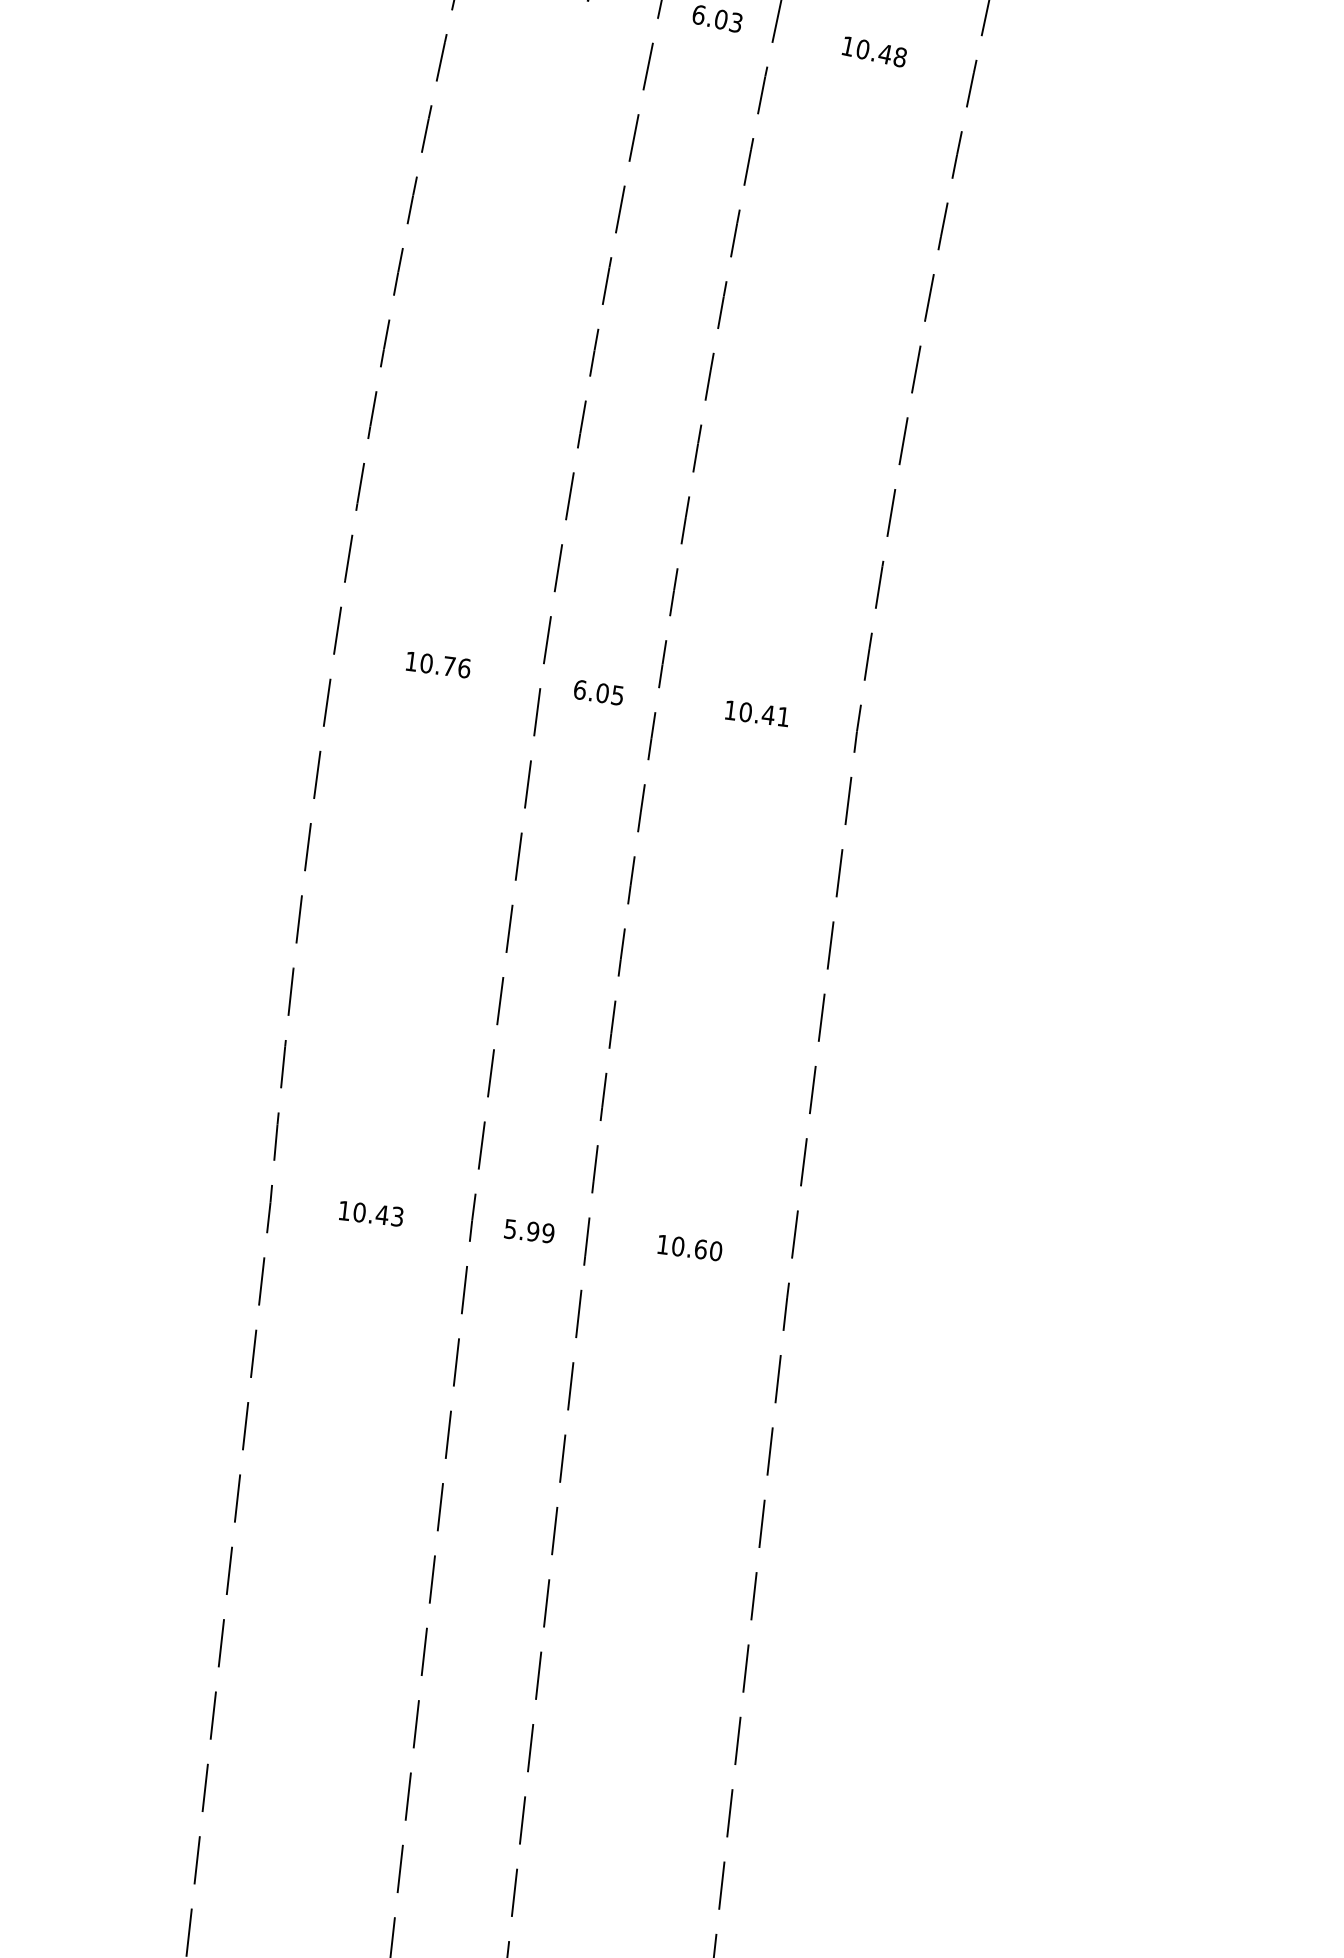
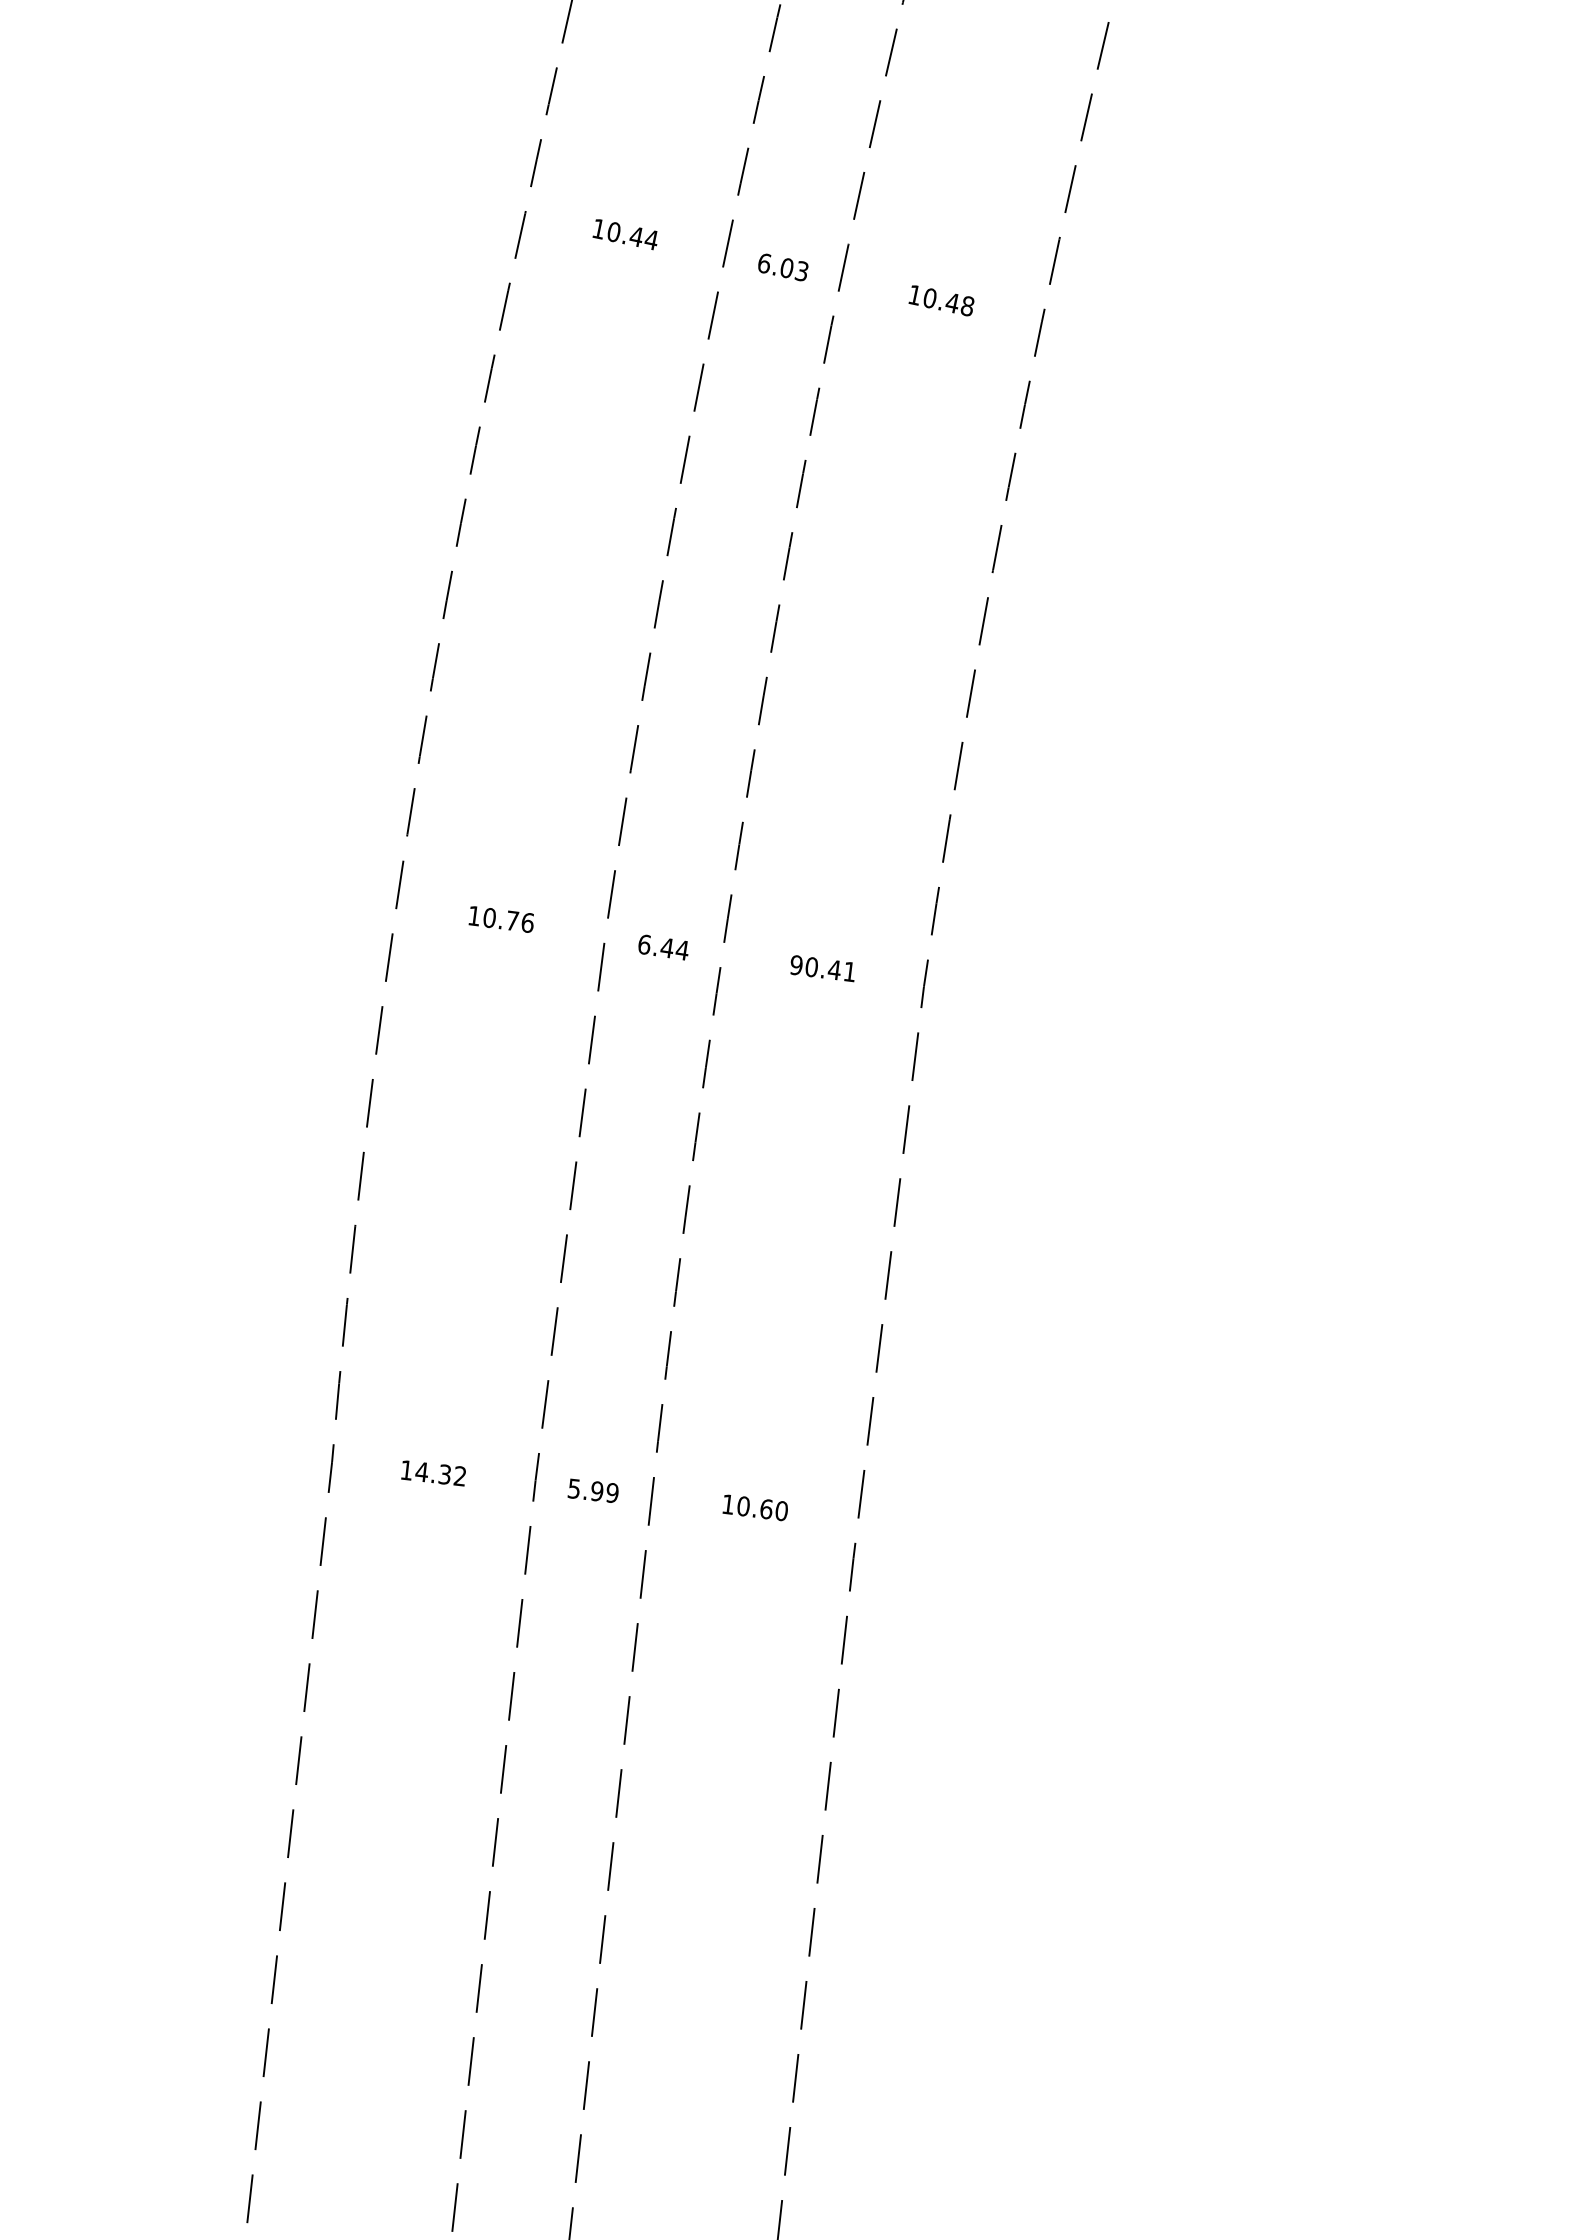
text: (609, 694) -> (674, 949), 6.05 -> 6.44
text: (730, 710) -> (796, 965), 10.41 -> 90.41
text: (377, 1214) -> (440, 1474), 10.43 -> 14.32

